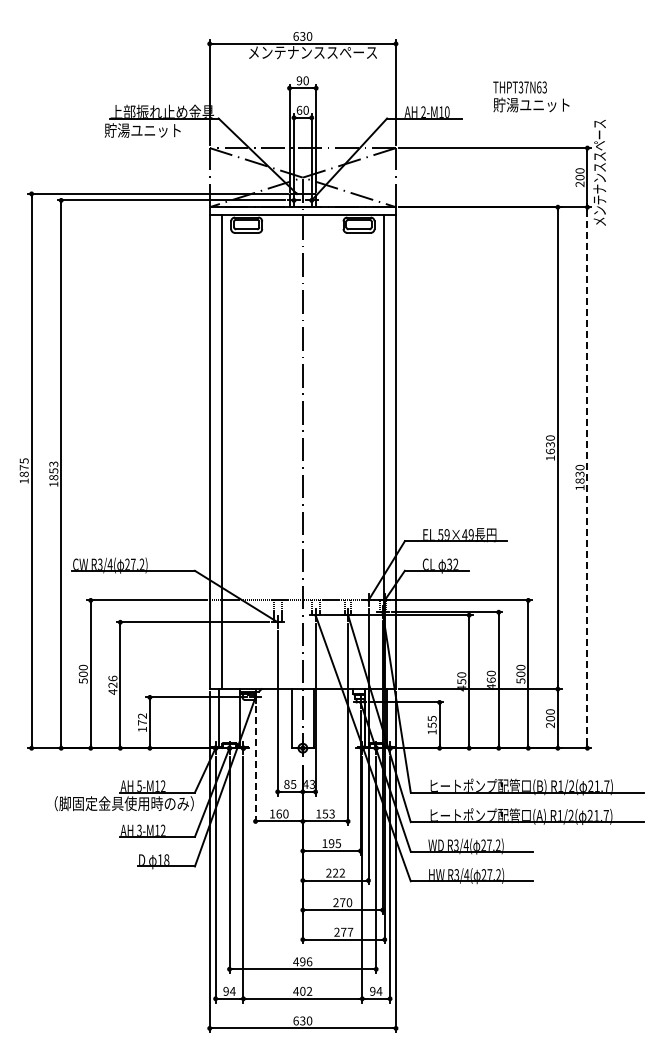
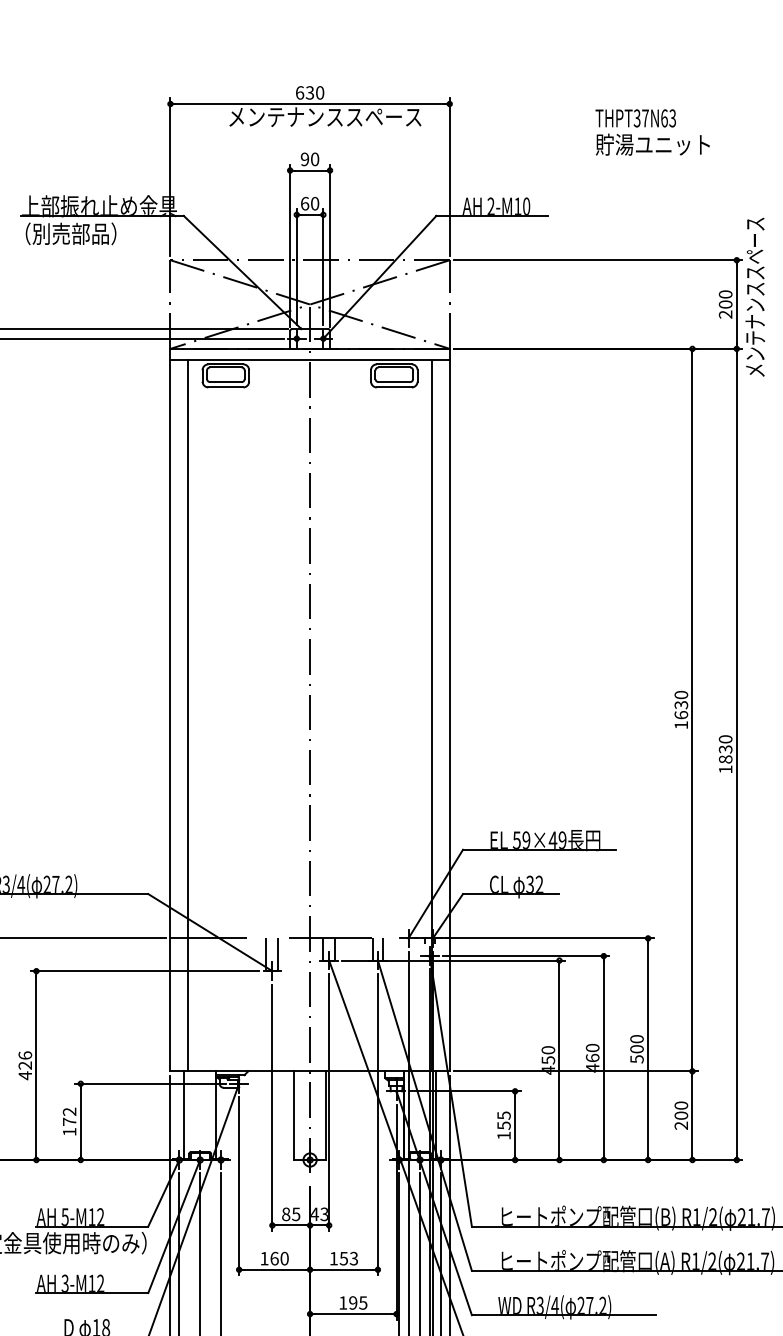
text: (531, 96) -> (652, 131), moved
text: (142, 130) -> (69, 233), 貯湯ユニット -> （別売部品）
line: (587, 477) -> (736, 754), dashed -> solid
line: (255, 766) -> (239, 1187), dashed -> solid

